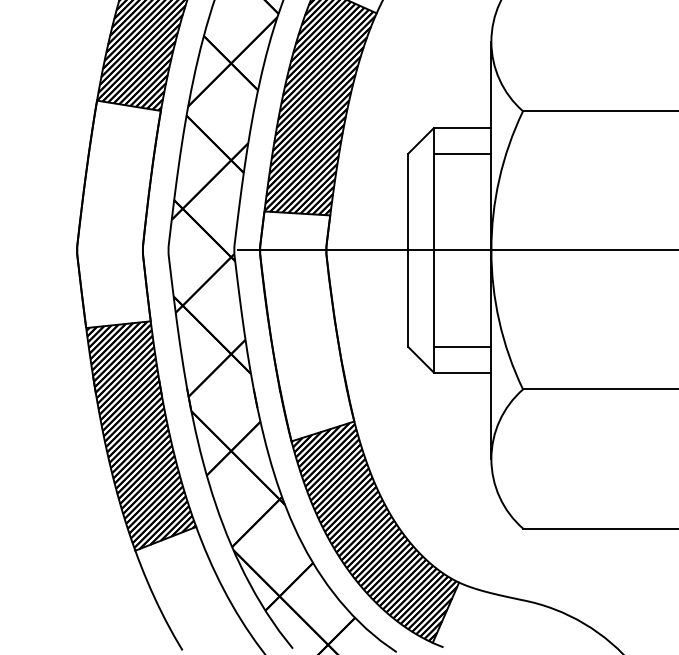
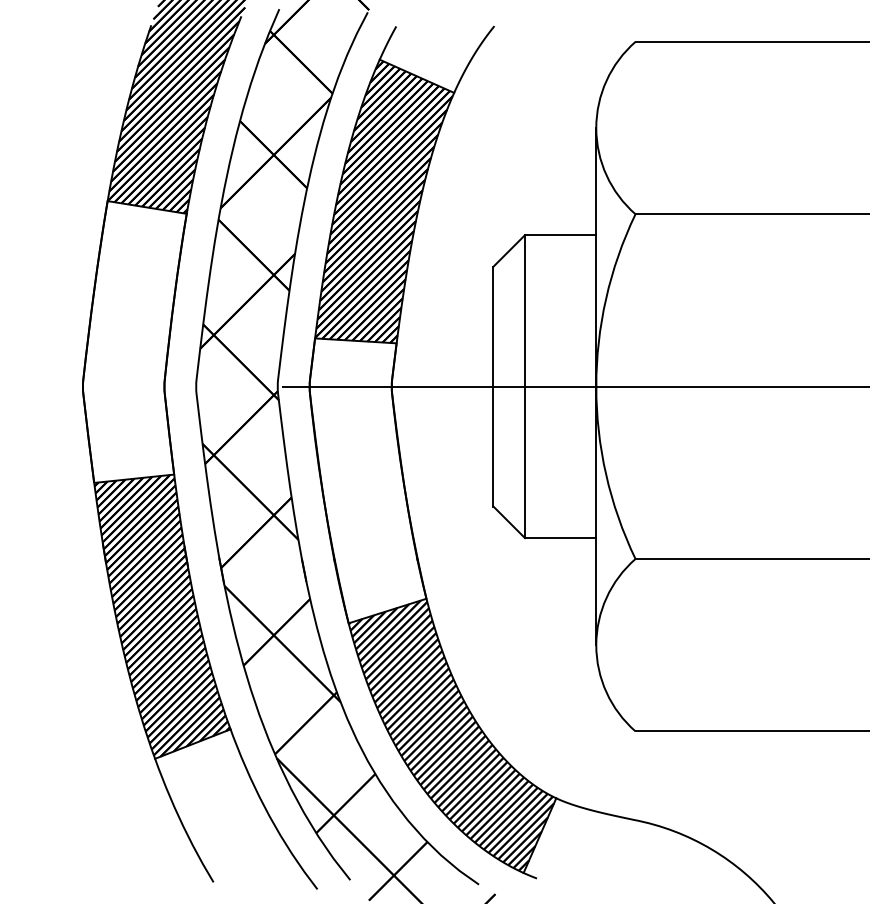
line: (462, 153) -> (560, 266), removed
line: (462, 347) -> (560, 506), removed

